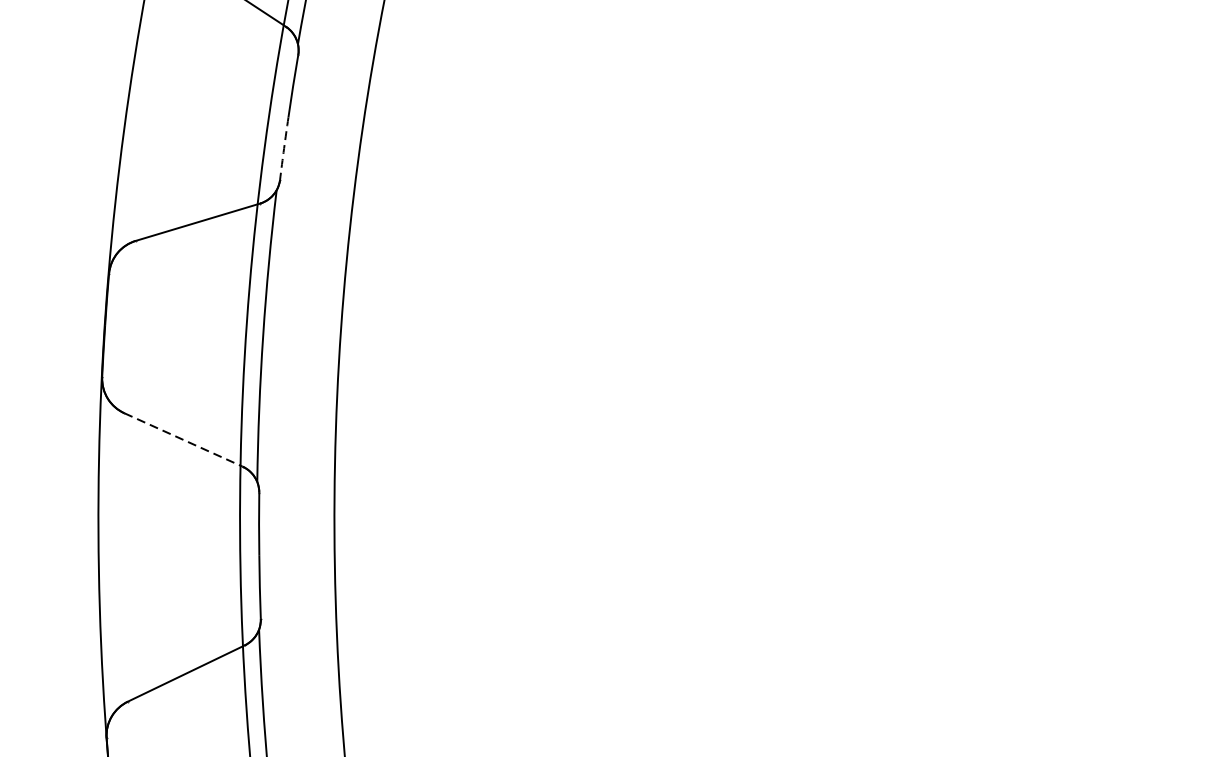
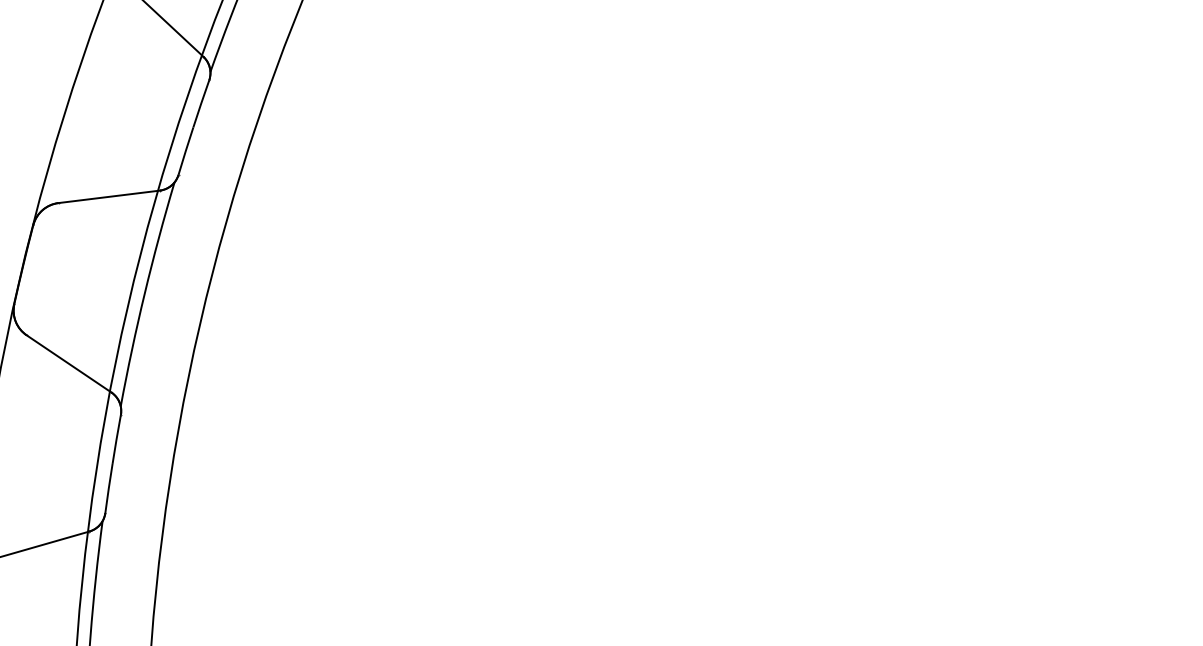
arc: (283, 149) -> (185, 151), dashed -> solid
line: (184, 440) -> (69, 364), dashed -> solid

